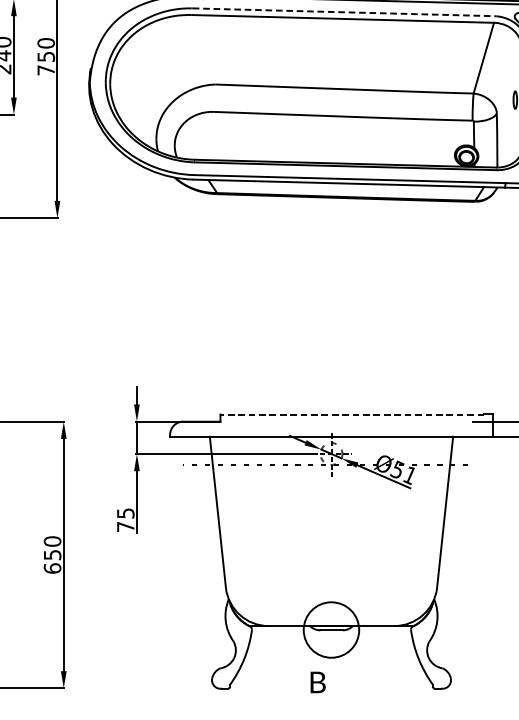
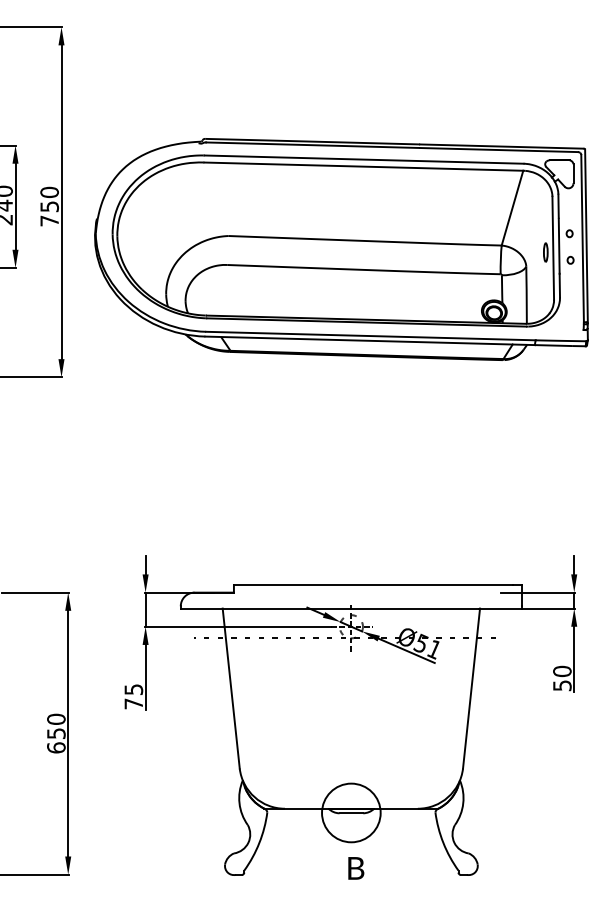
line: (343, 12) -> (364, 159), dashed -> solid
line: (351, 414) -> (372, 585), dashed -> solid
text: (318, 682) -> (356, 868), moved

